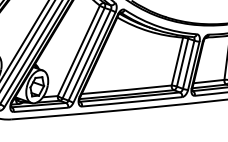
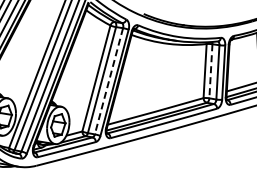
line: (89, 55) -> (108, 81), solid -> dashed
line: (182, 62) -> (210, 71), solid -> dashed

